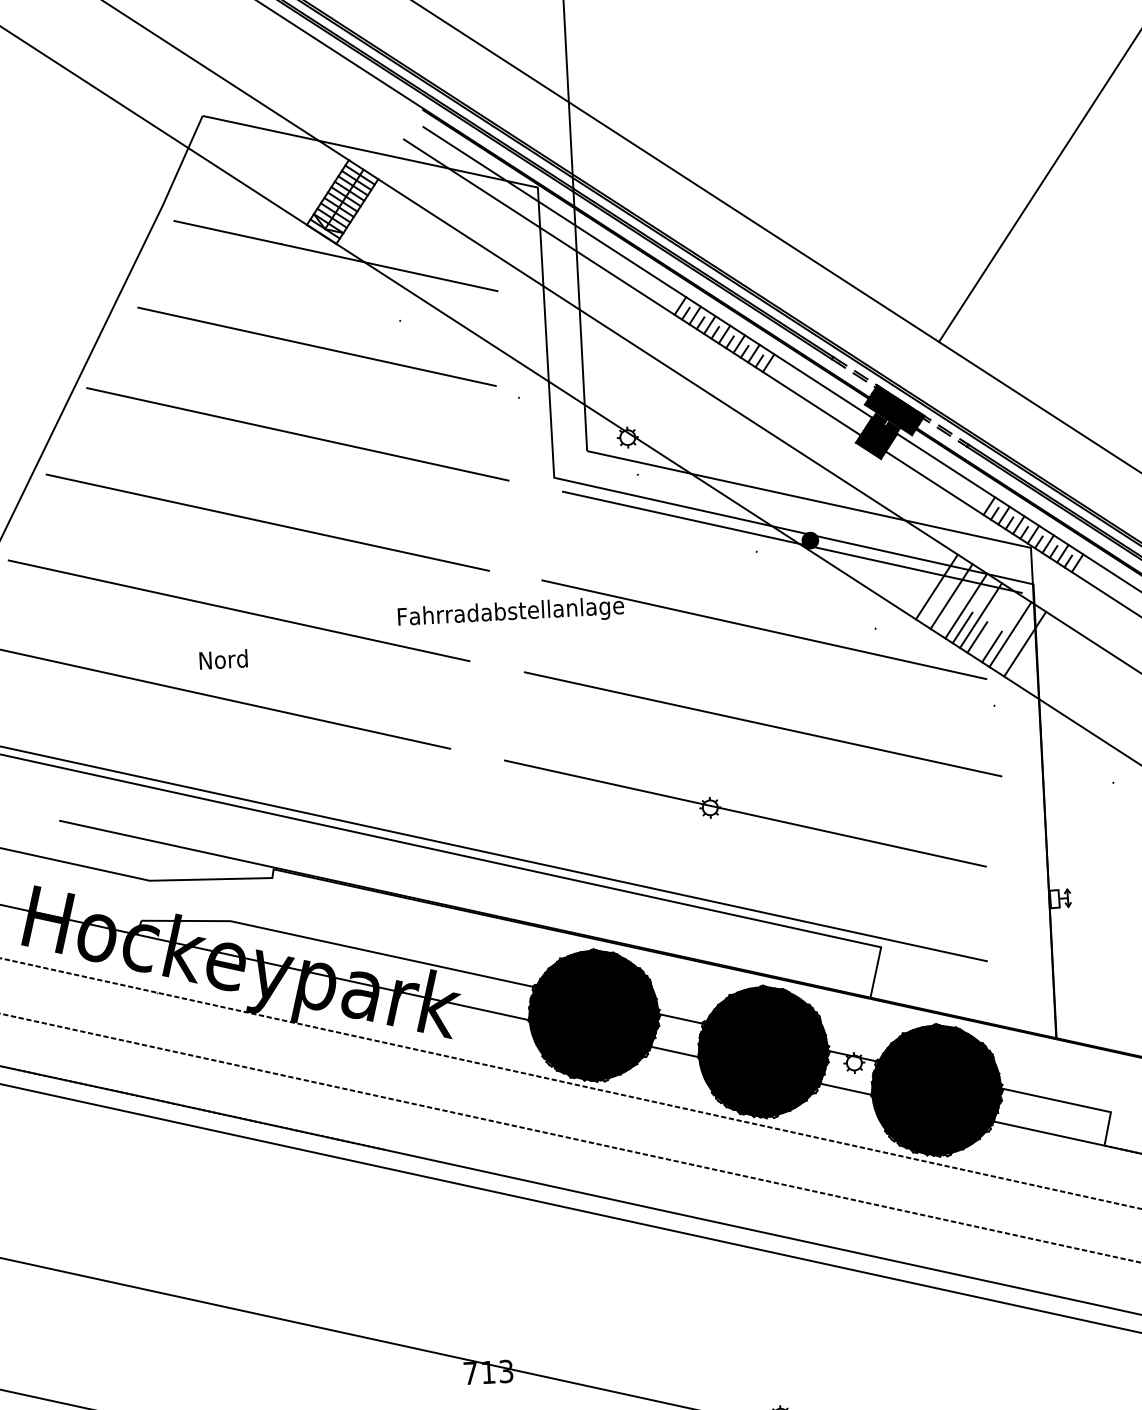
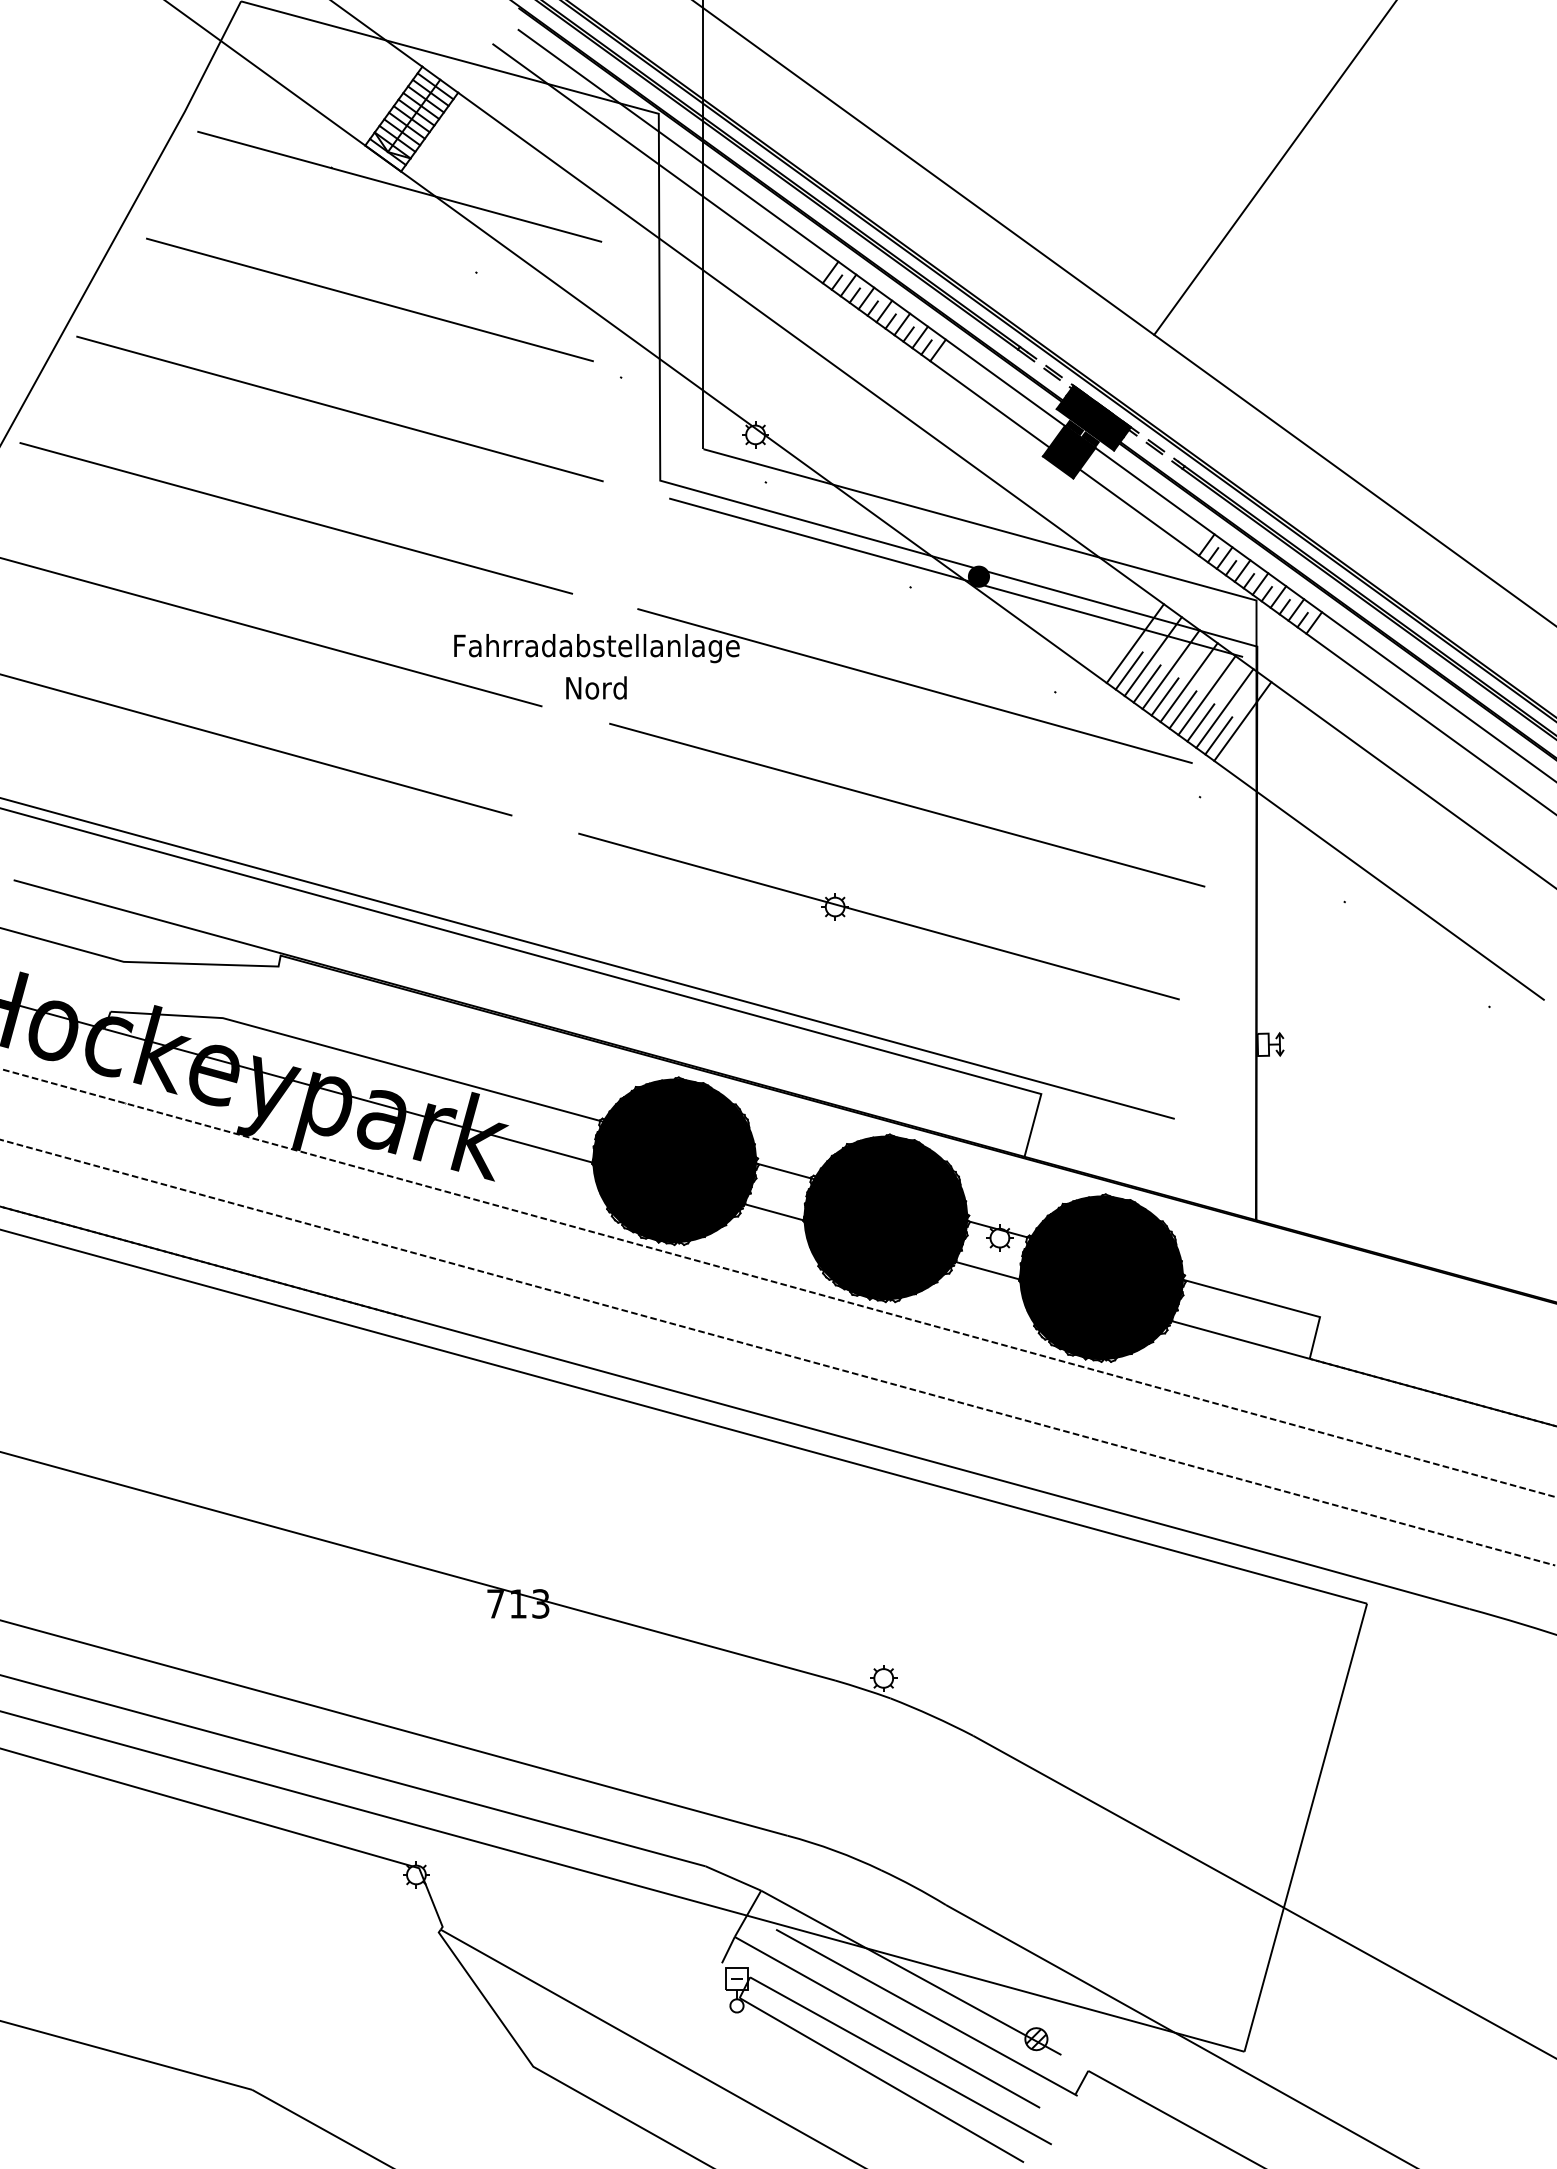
line: (932, 608) -> (1128, 670), added
line: (947, 618) -> (1146, 683), added
line: (995, 625) -> (1206, 695), added
line: (1006, 656) -> (1218, 735), added
text: (223, 659) -> (596, 687), moved

